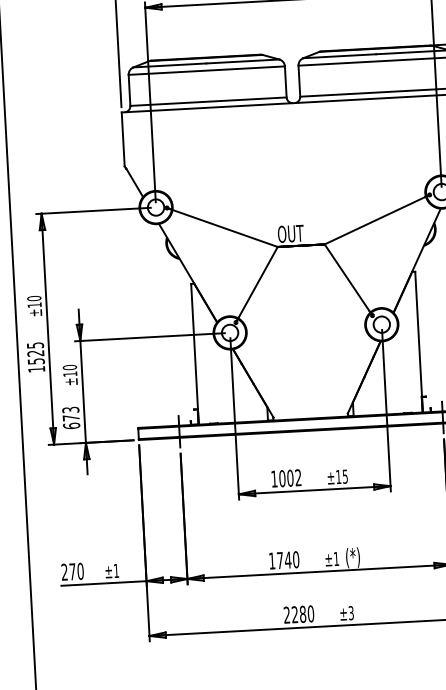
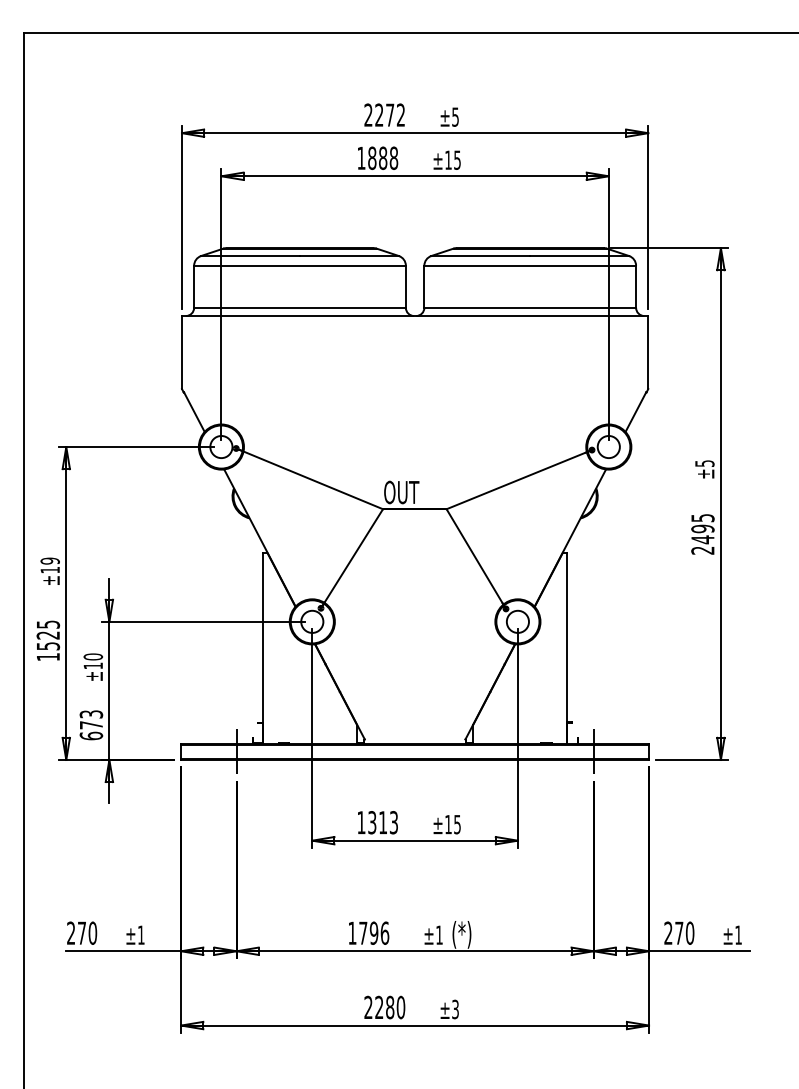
text: (33, 298) -> (49, 560), ±10 -> ±19
text: (289, 478) -> (382, 822), 1002 -> 1313
text: (292, 559) -> (379, 932), 1740 -> 1796

